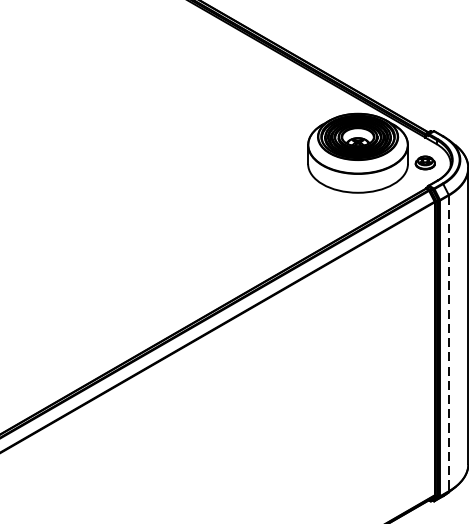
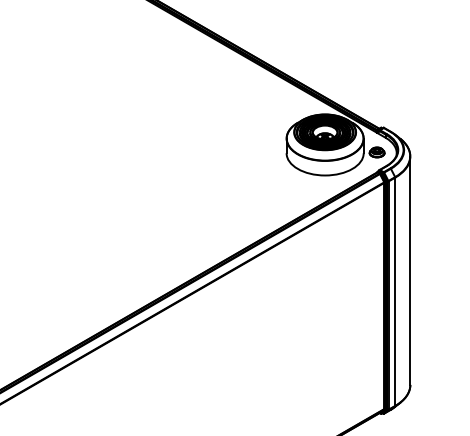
line: (449, 344) -> (395, 292), dashed -> solid

